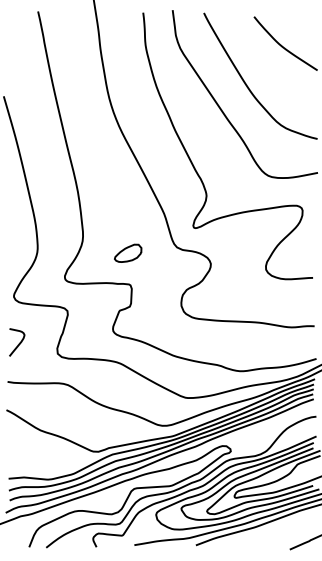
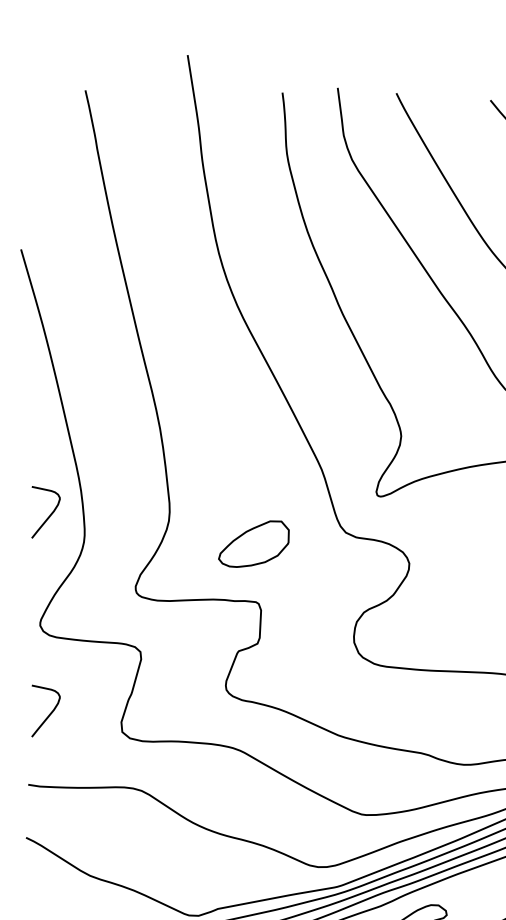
curve: (18, 237) -> (48, 514), added
part: (128, 252) -> (254, 542), size x1.4

